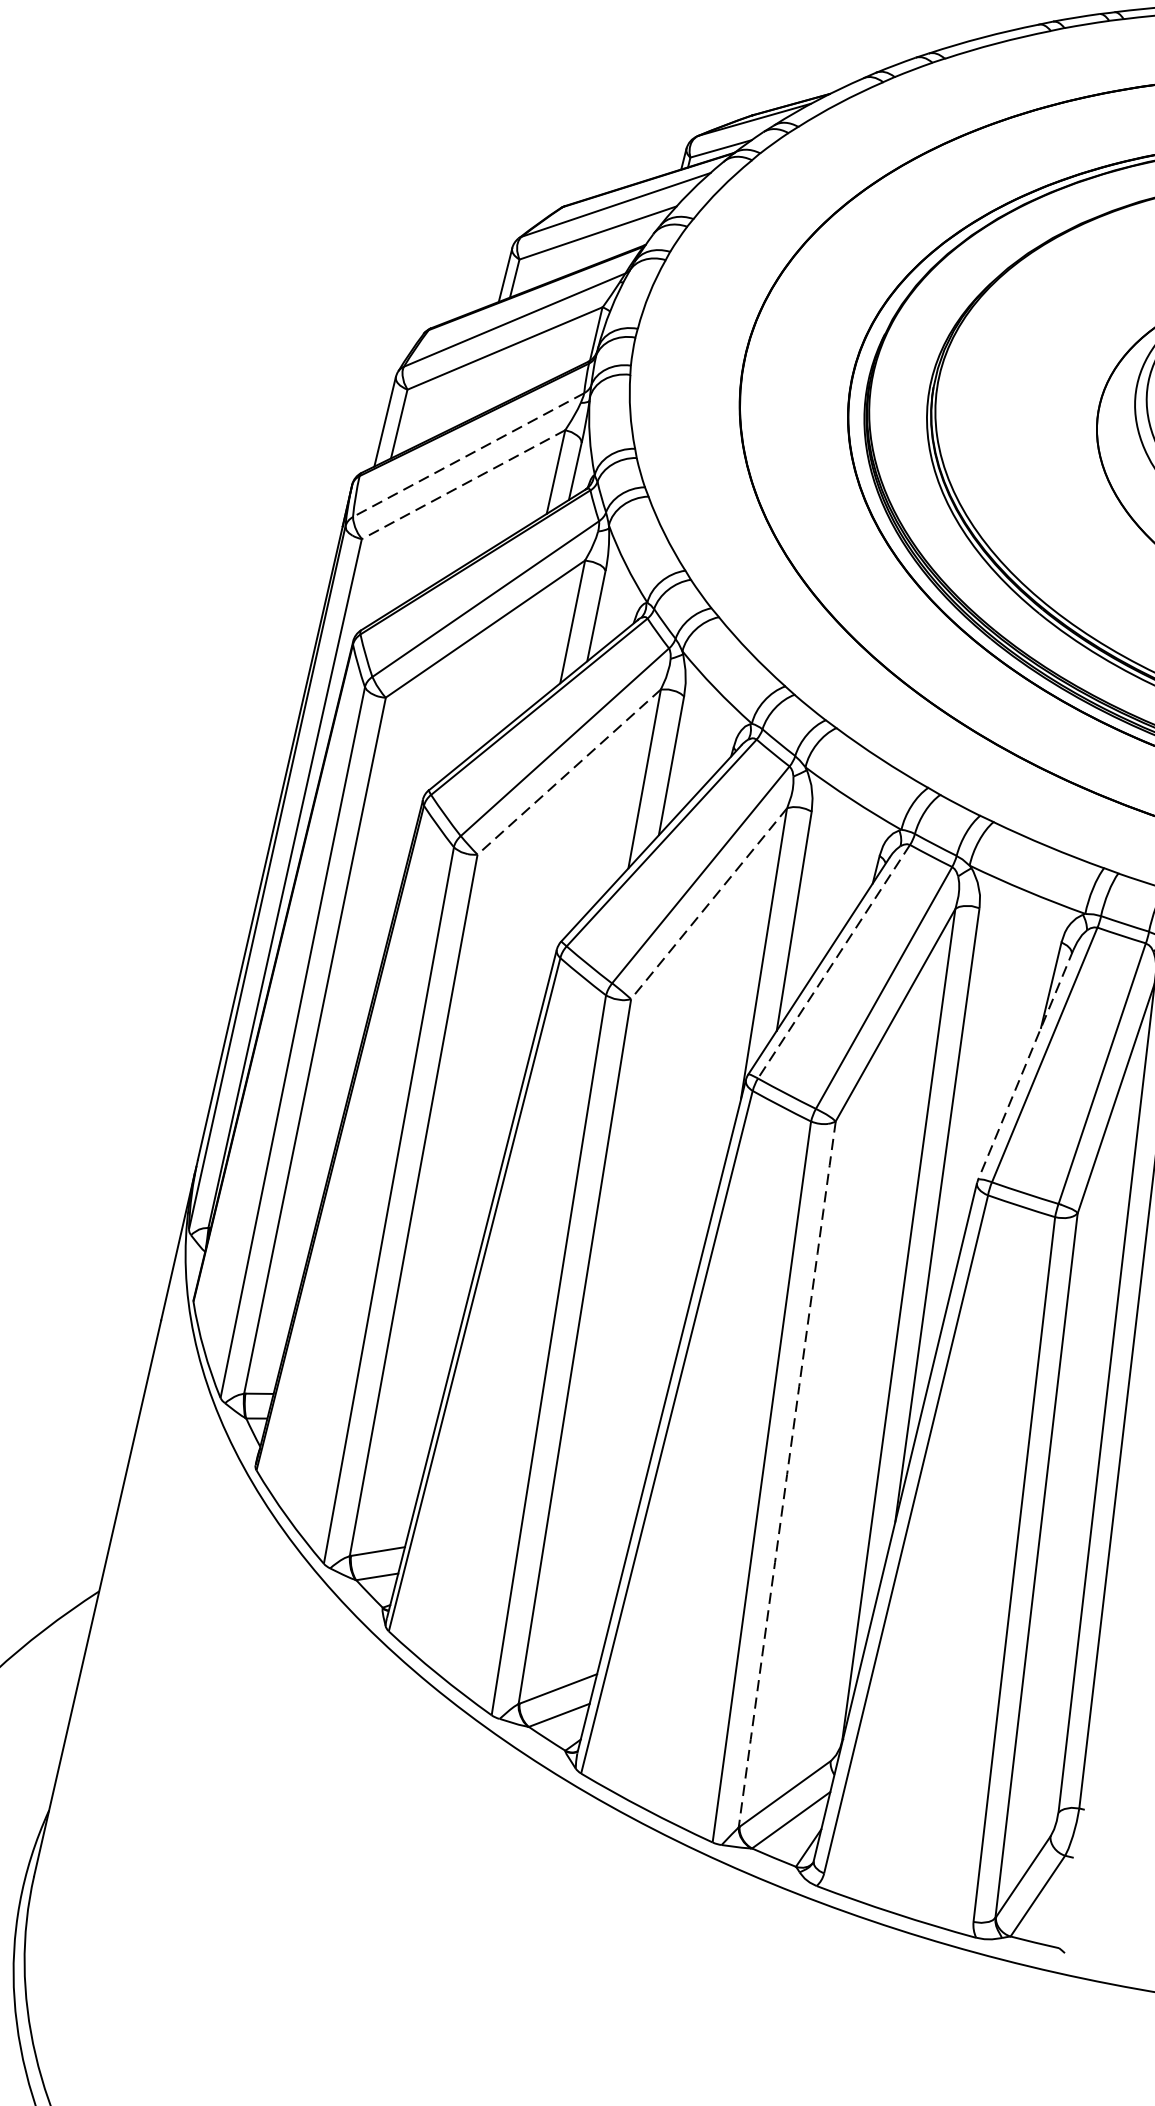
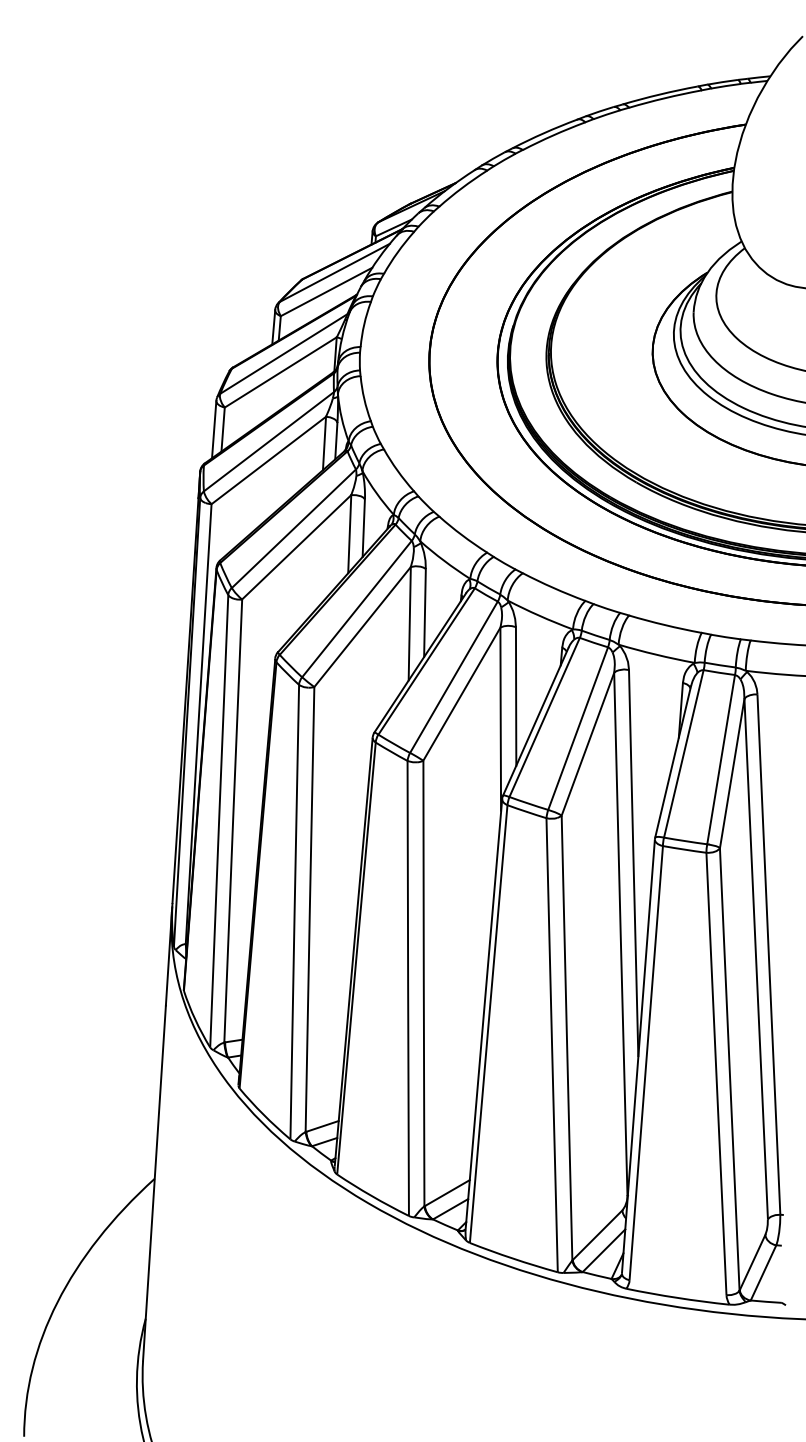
line: (467, 454) -> (268, 441), dashed -> solid
line: (463, 484) -> (268, 460), dashed -> solid
line: (568, 772) -> (362, 627), dashed -> solid
line: (708, 904) -> (461, 694), dashed -> solid
line: (833, 961) -> (544, 717), dashed -> solid
line: (1026, 1065) -> (673, 762), dashed -> solid
arc: (786, 1474) -> (566, 1038), dashed -> solid

